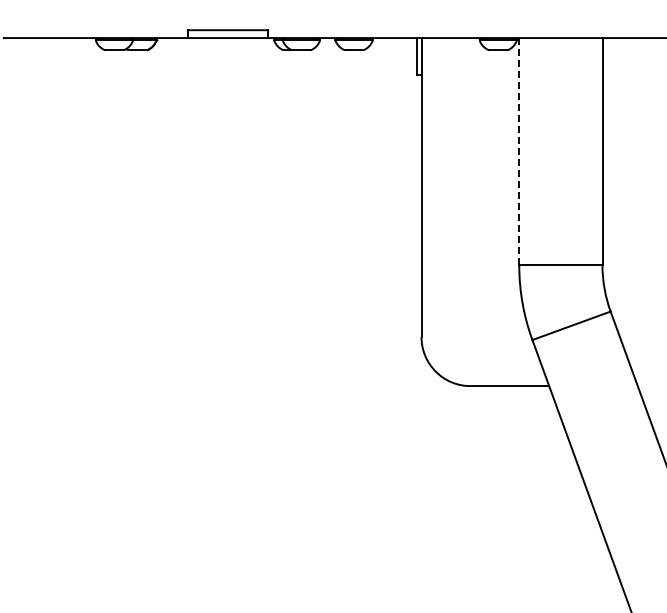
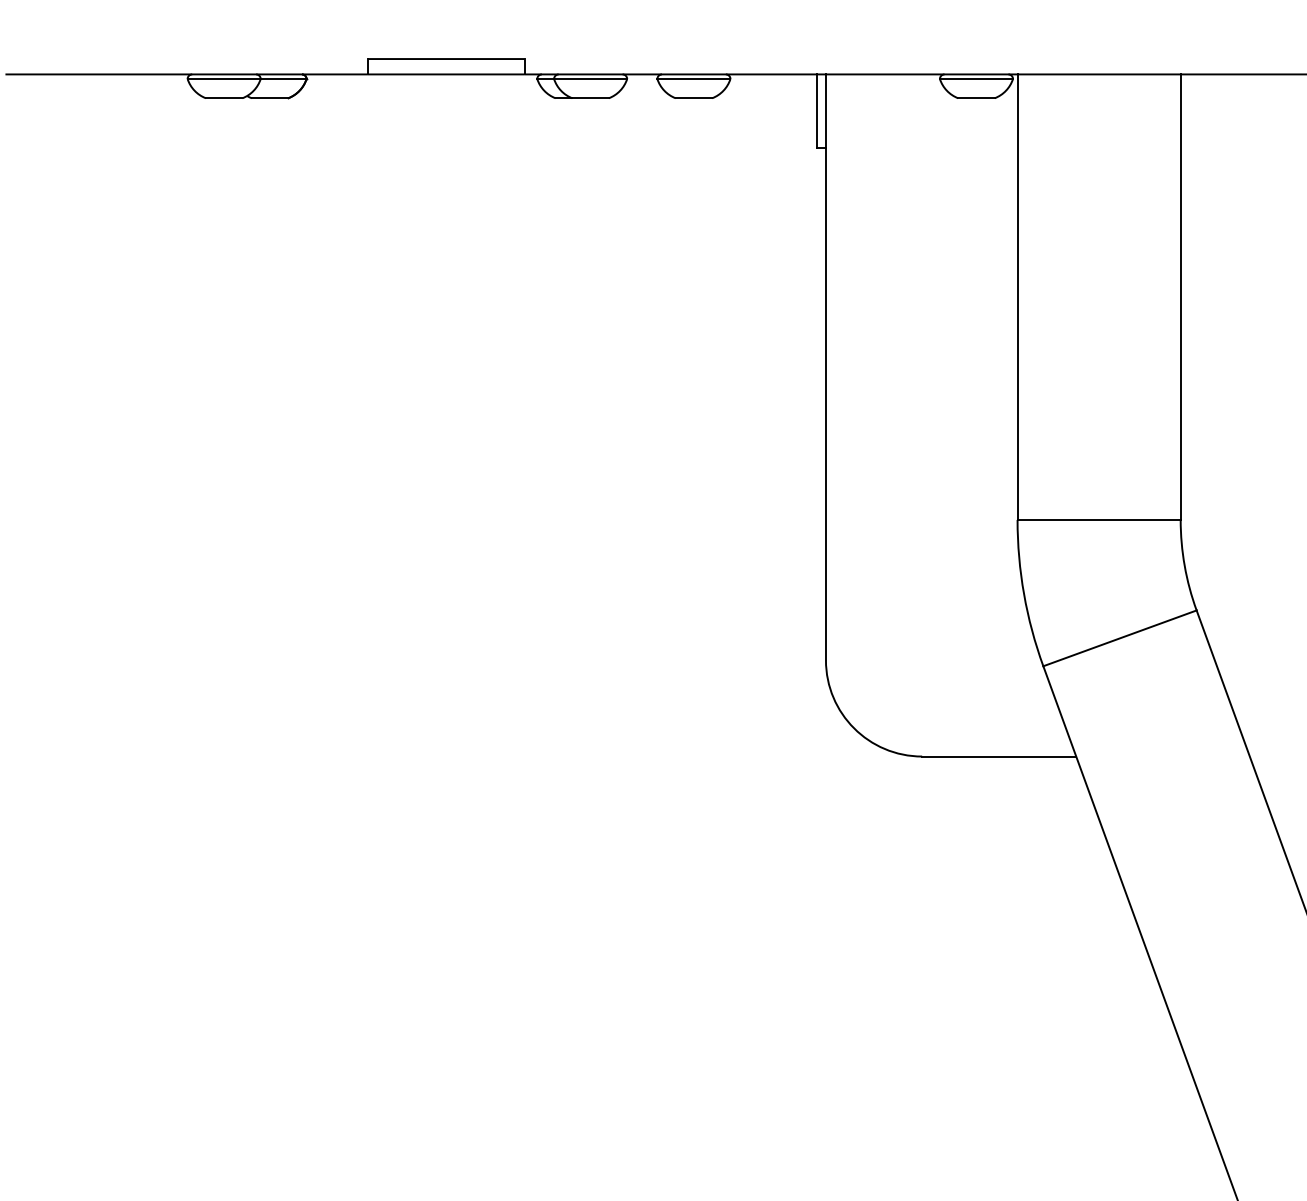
line: (519, 151) -> (1018, 296), dashed -> solid

